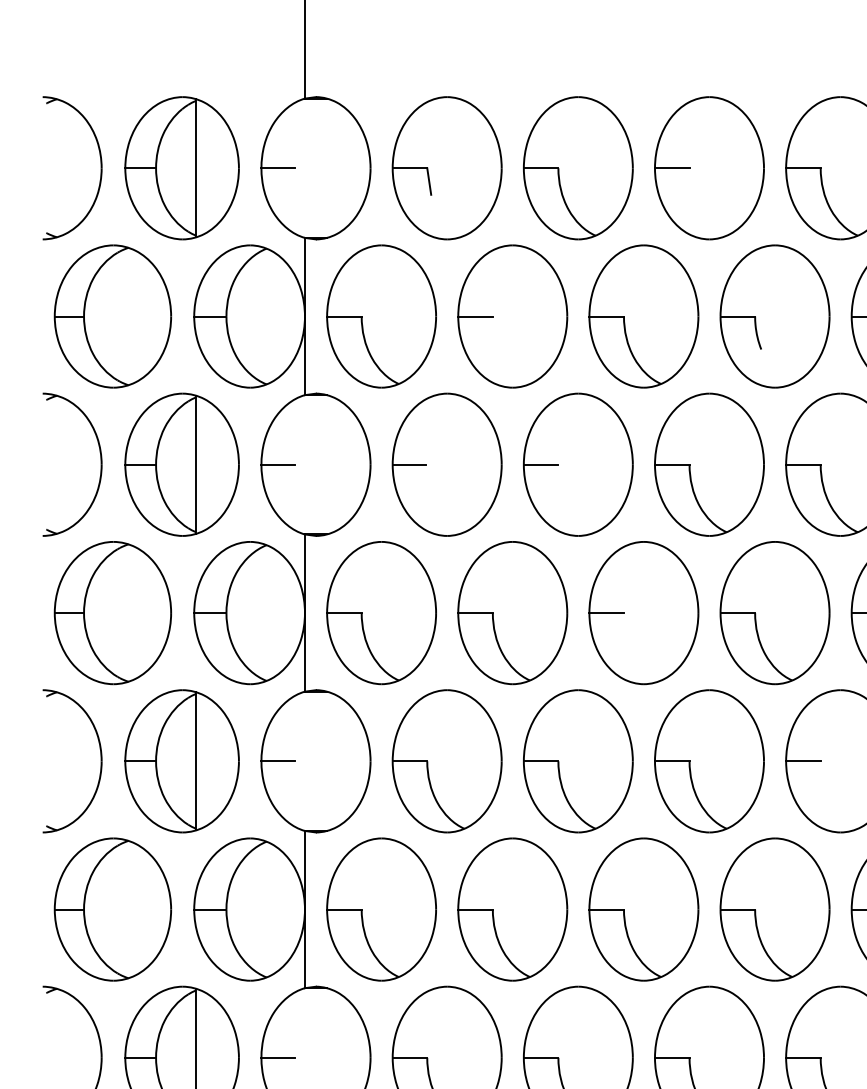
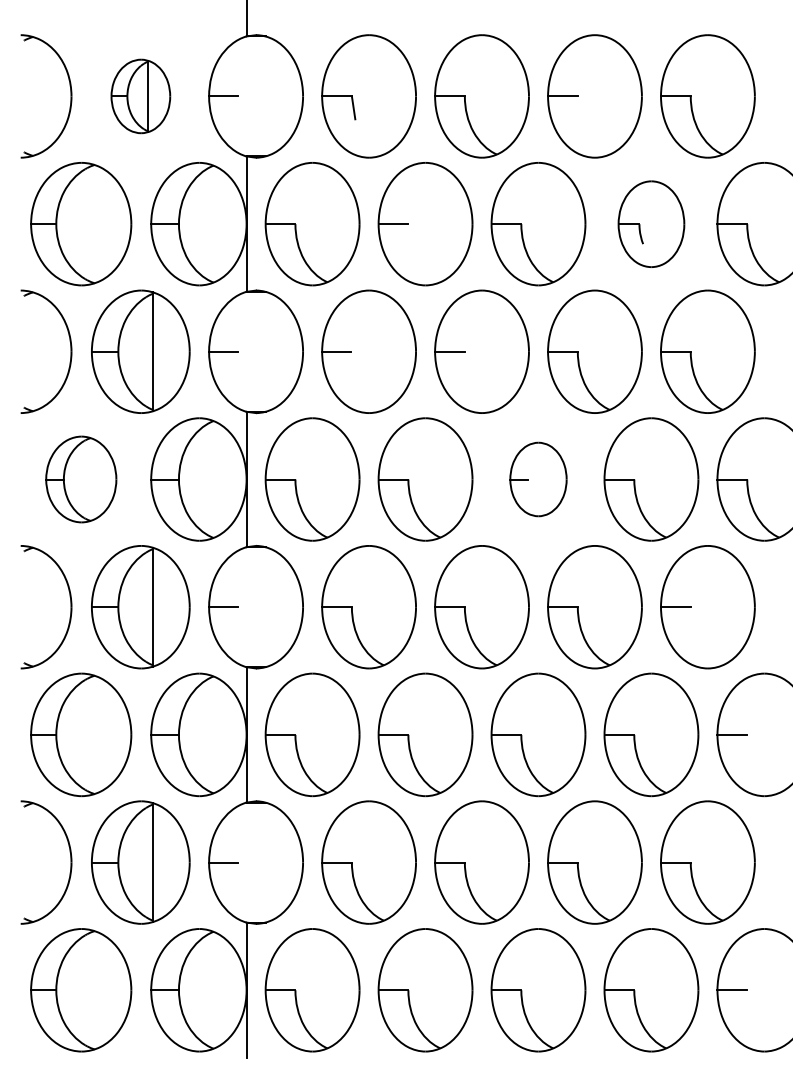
part: (181, 168) -> (140, 96), size x0.6
part: (775, 316) -> (651, 224), size x0.7
part: (113, 613) -> (81, 479), size x0.7
part: (643, 613) -> (538, 479), size x0.6

